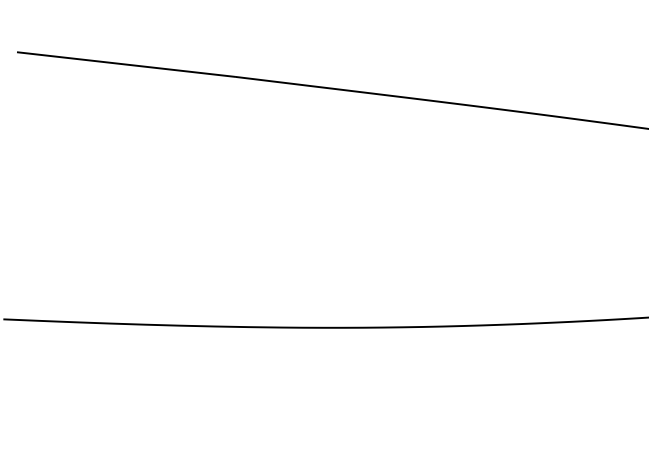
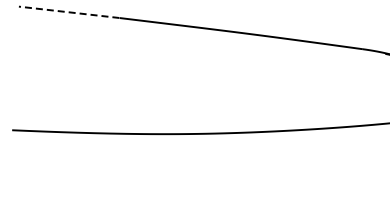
line: (127, 64) -> (69, 12), solid -> dashed

